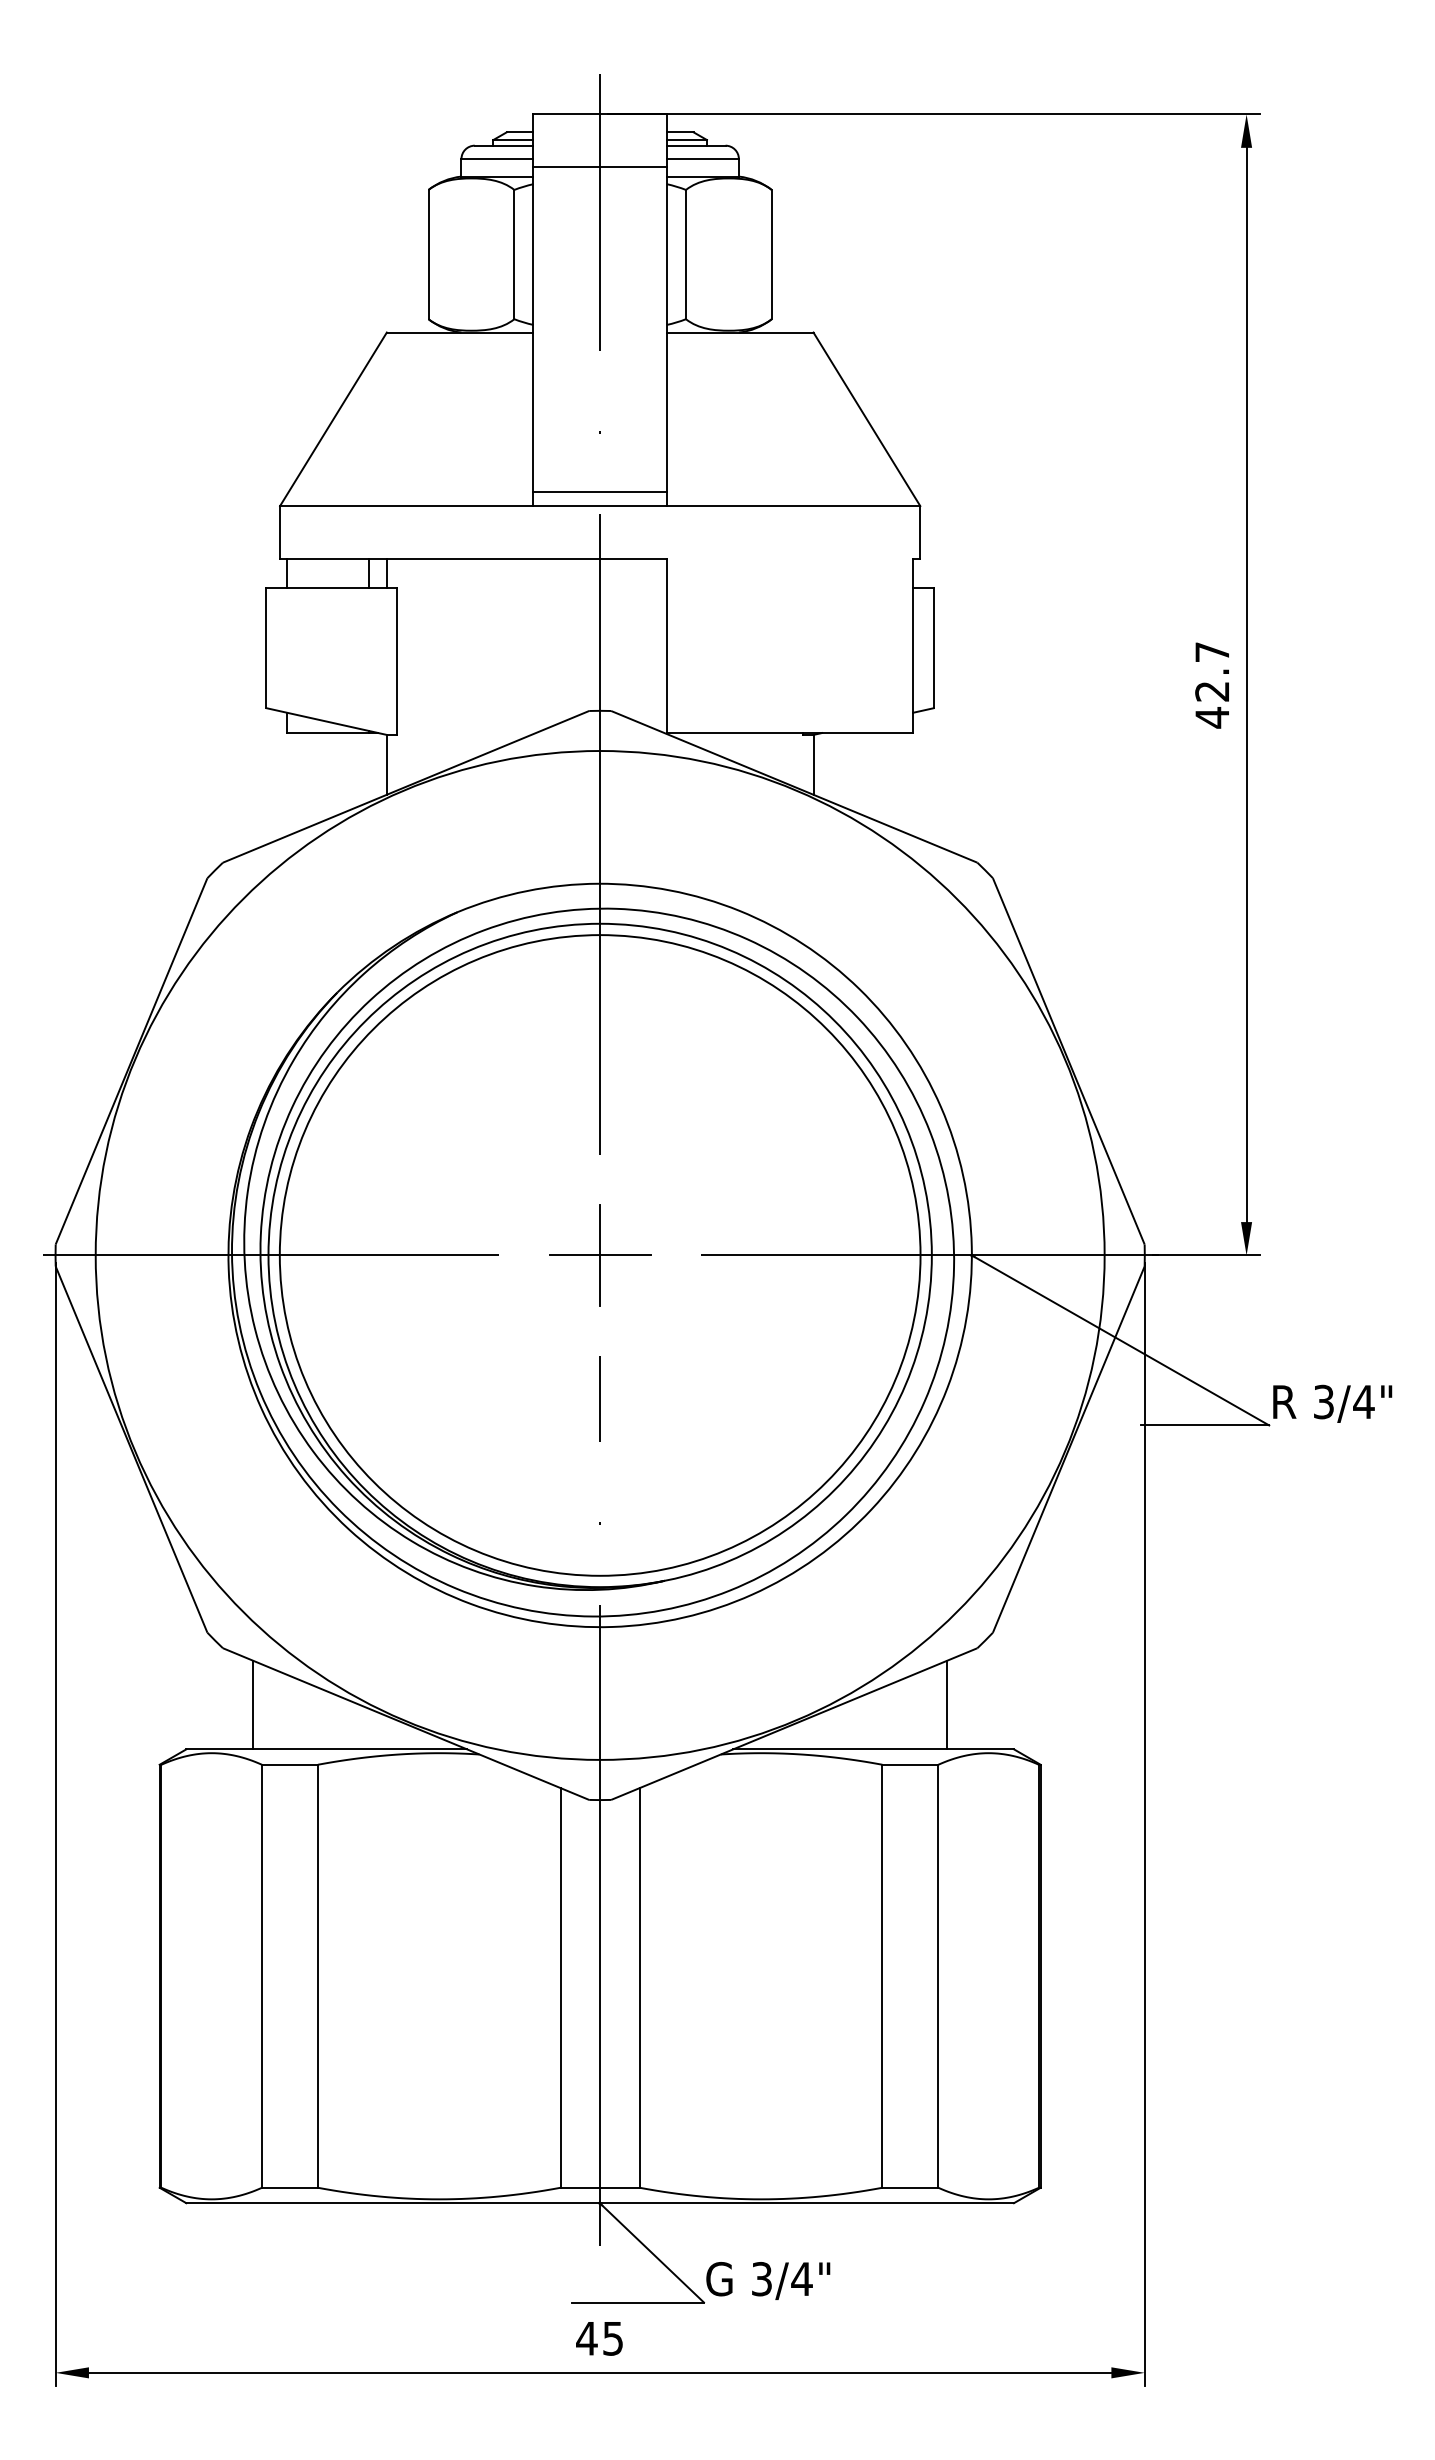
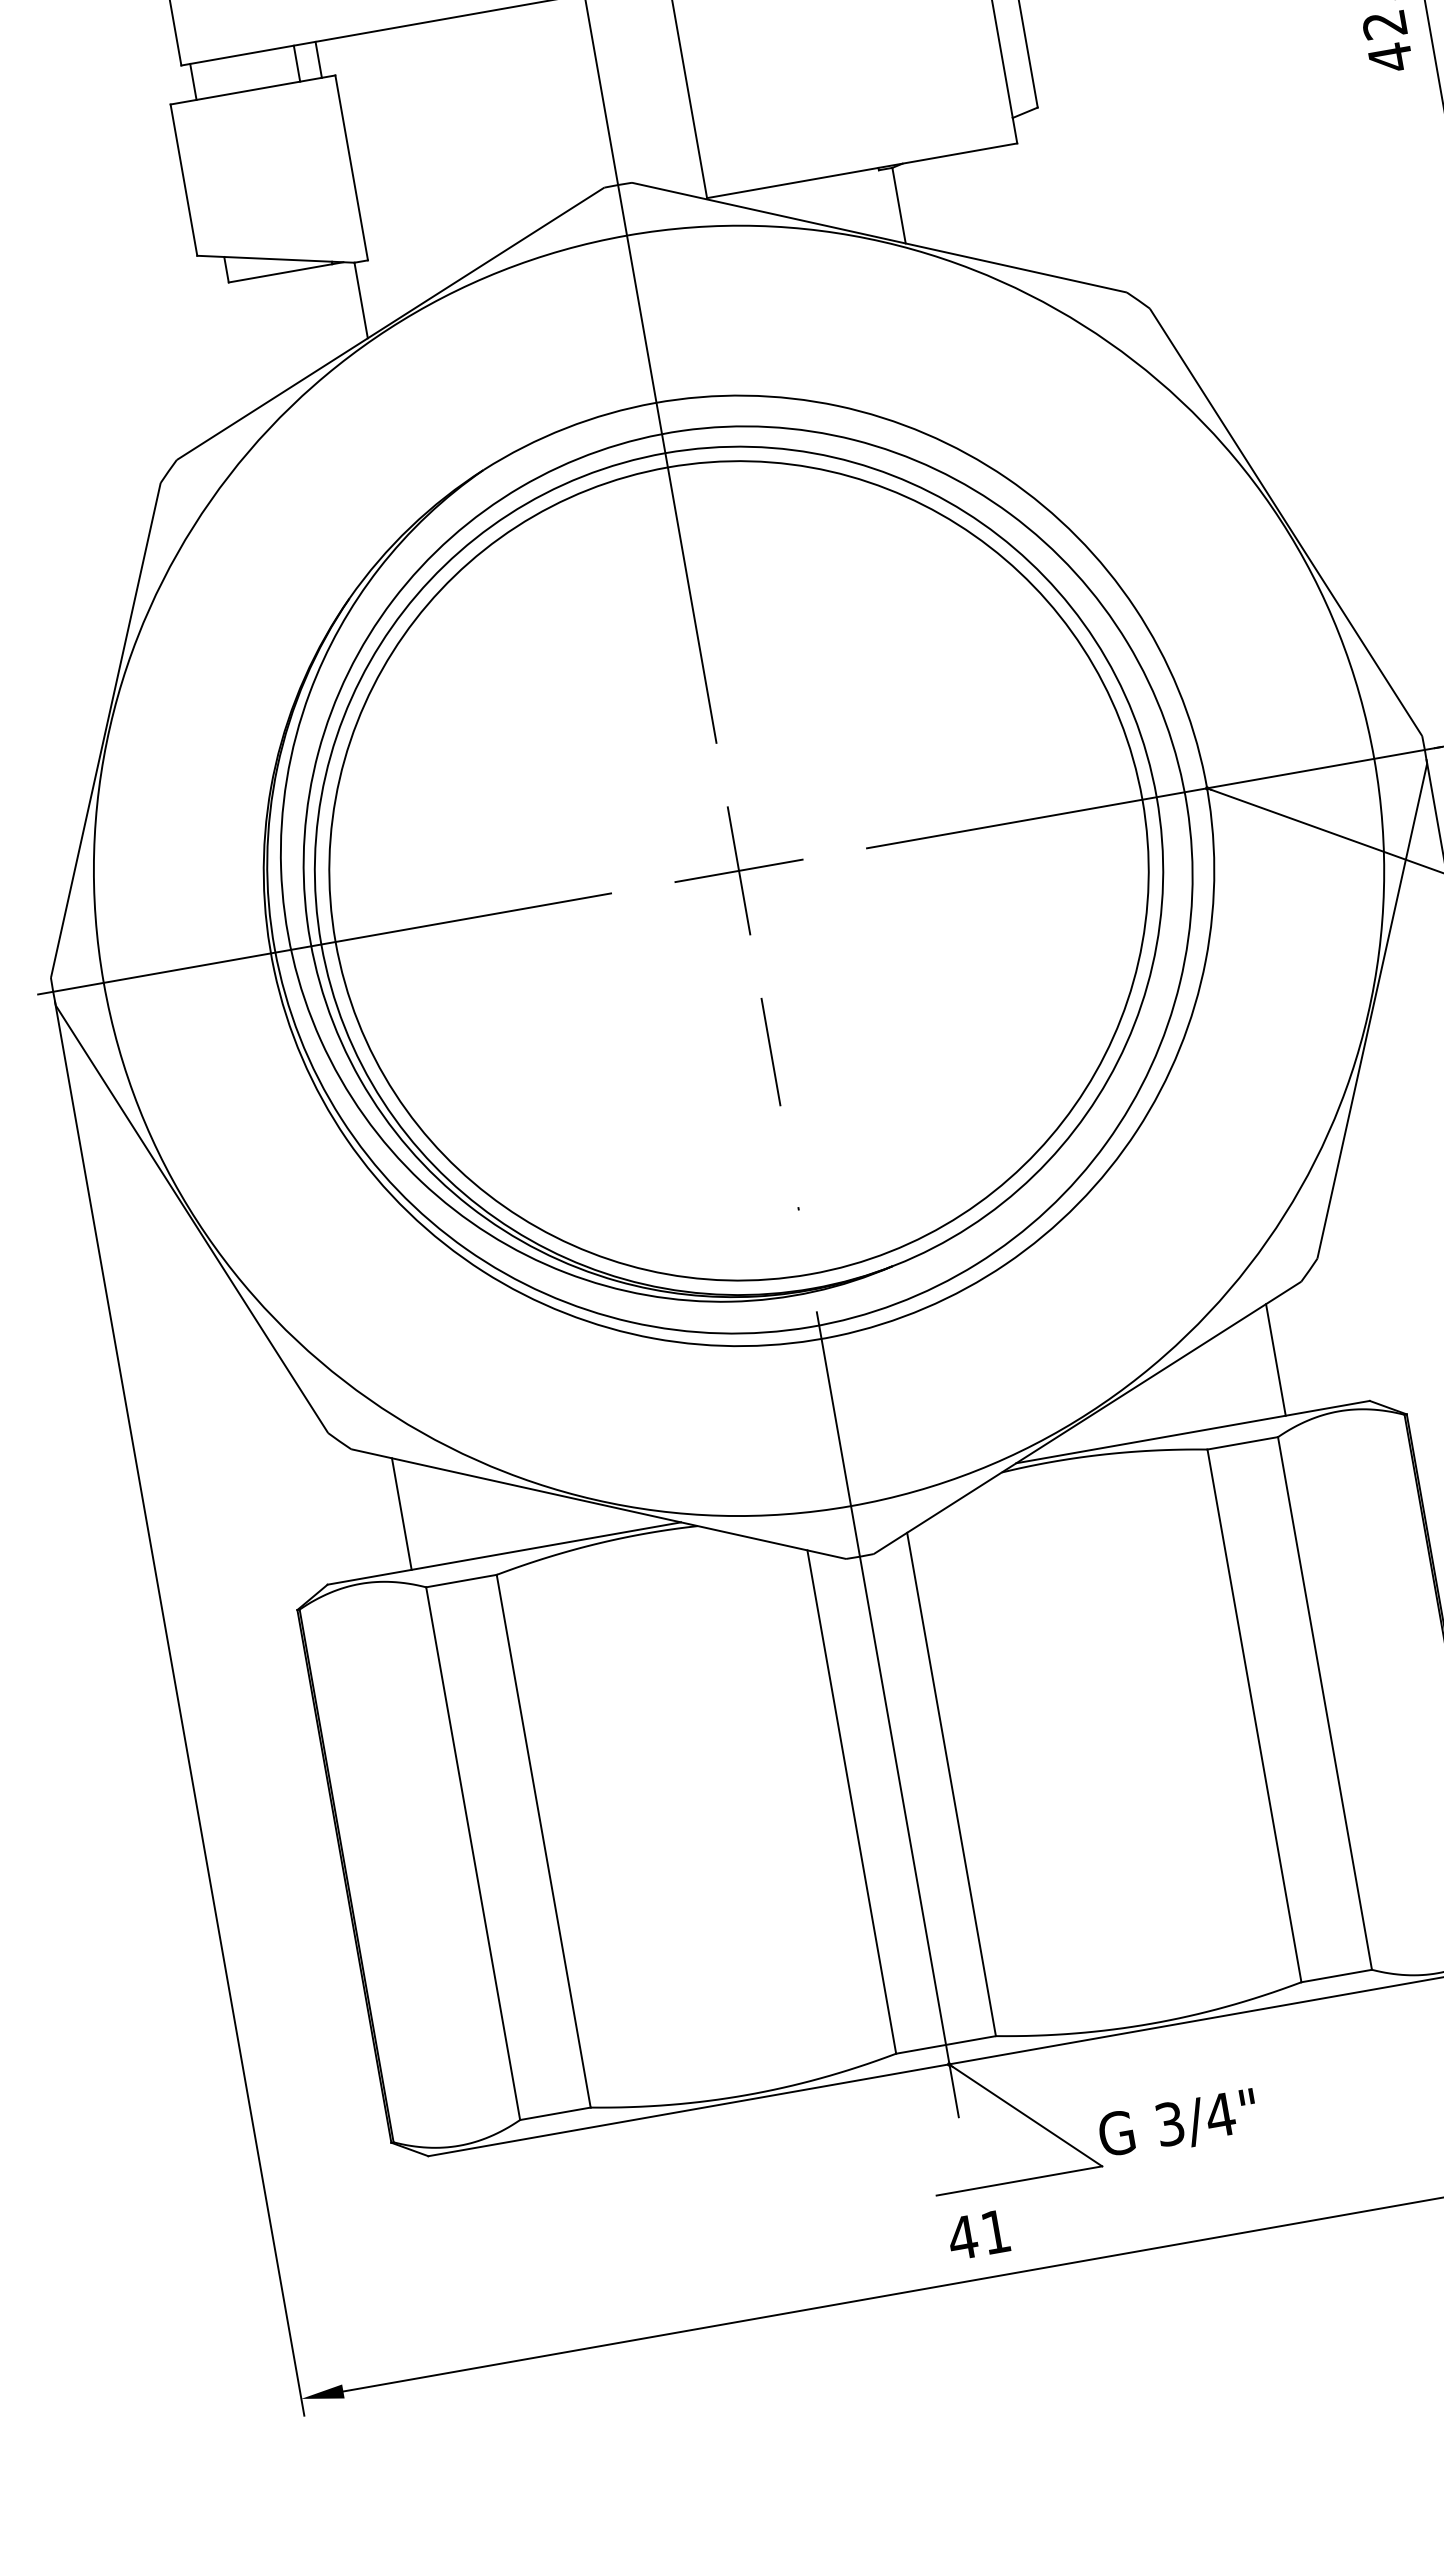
text: (612, 2338) -> (995, 2231), 45 -> 41

